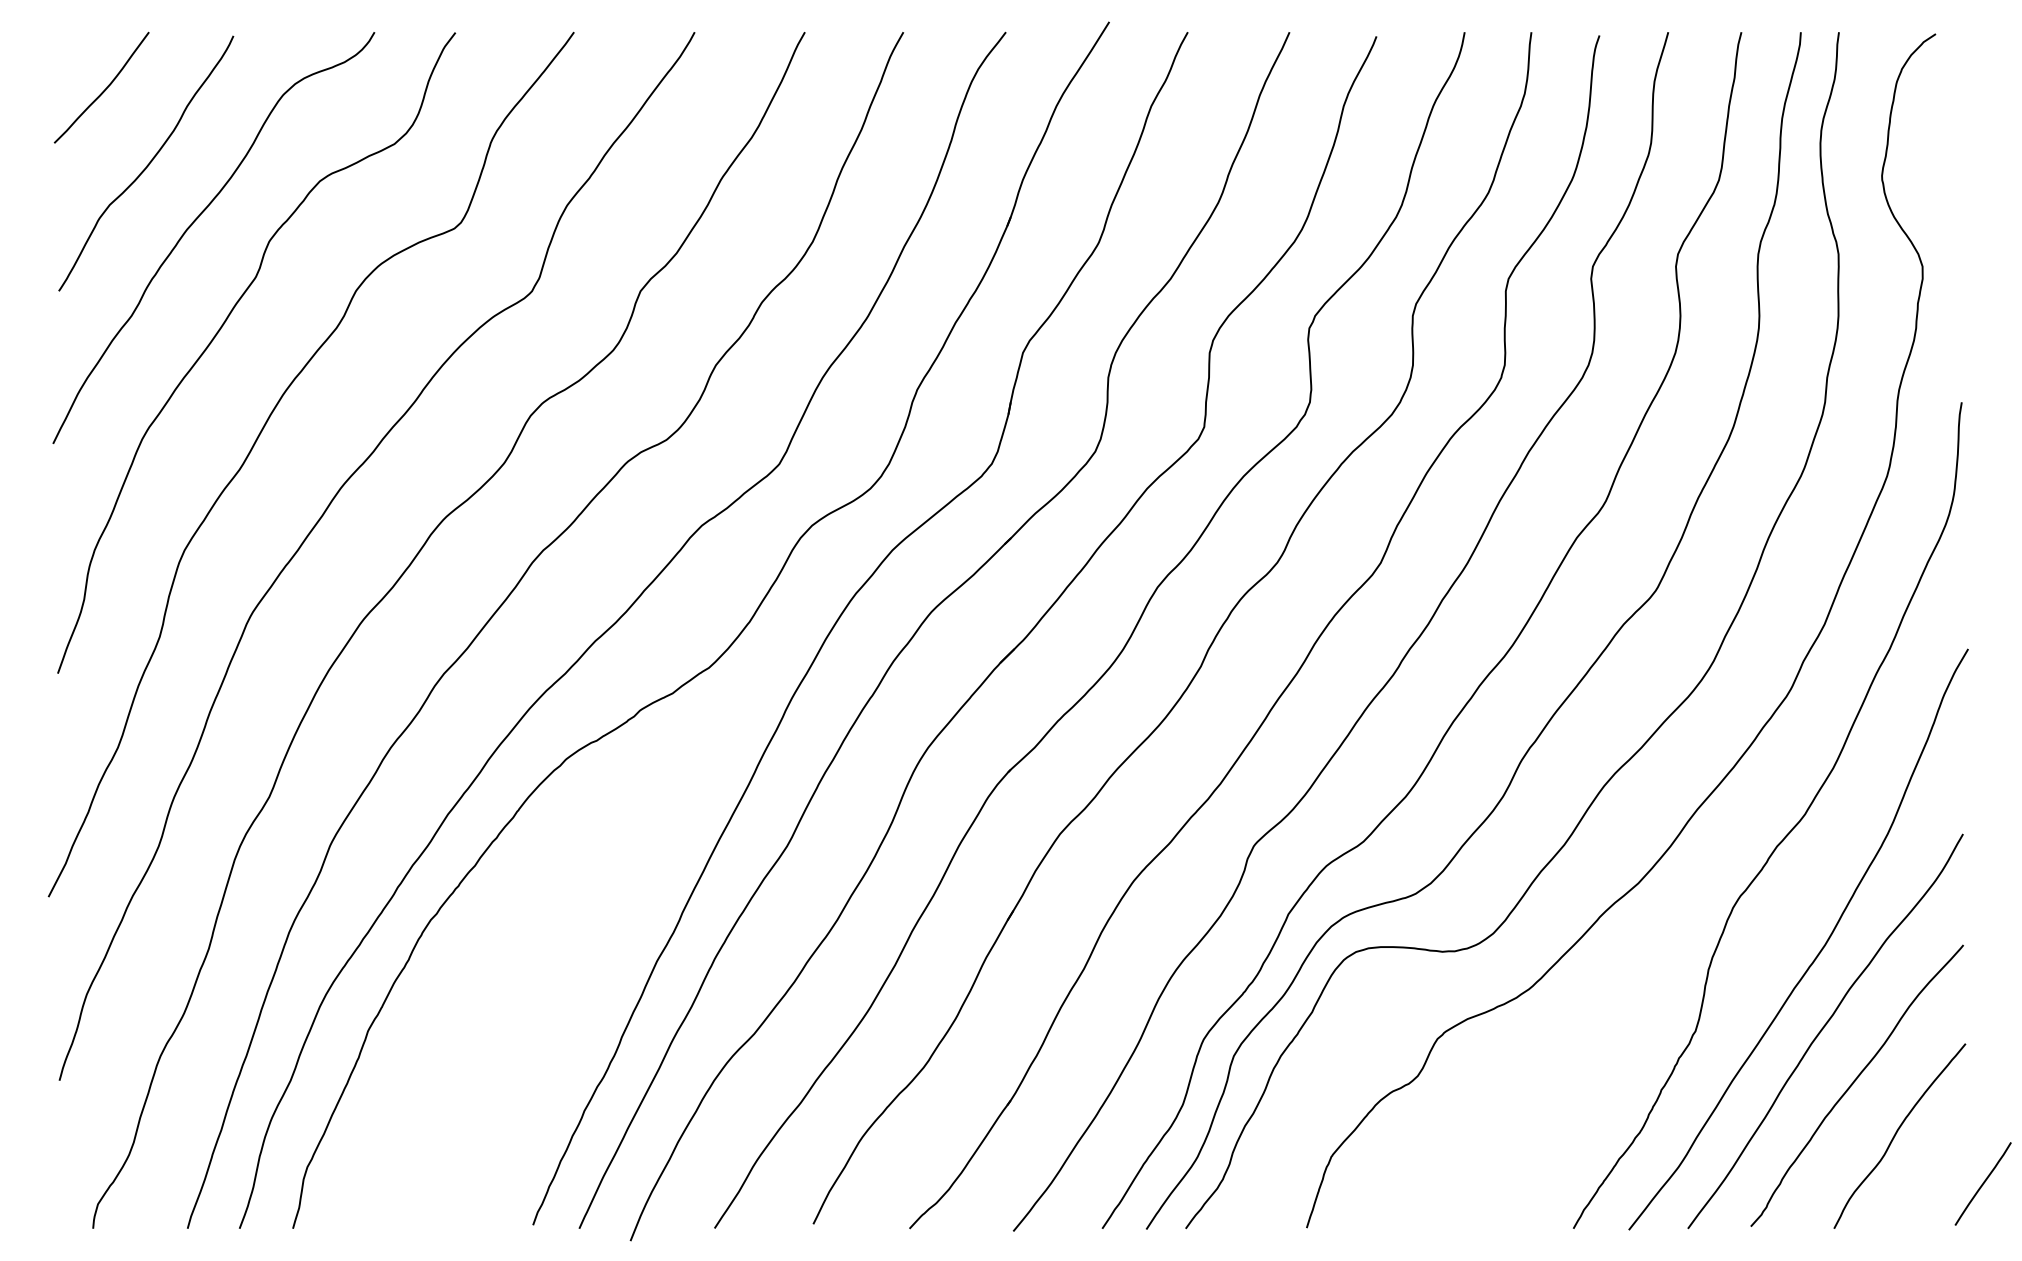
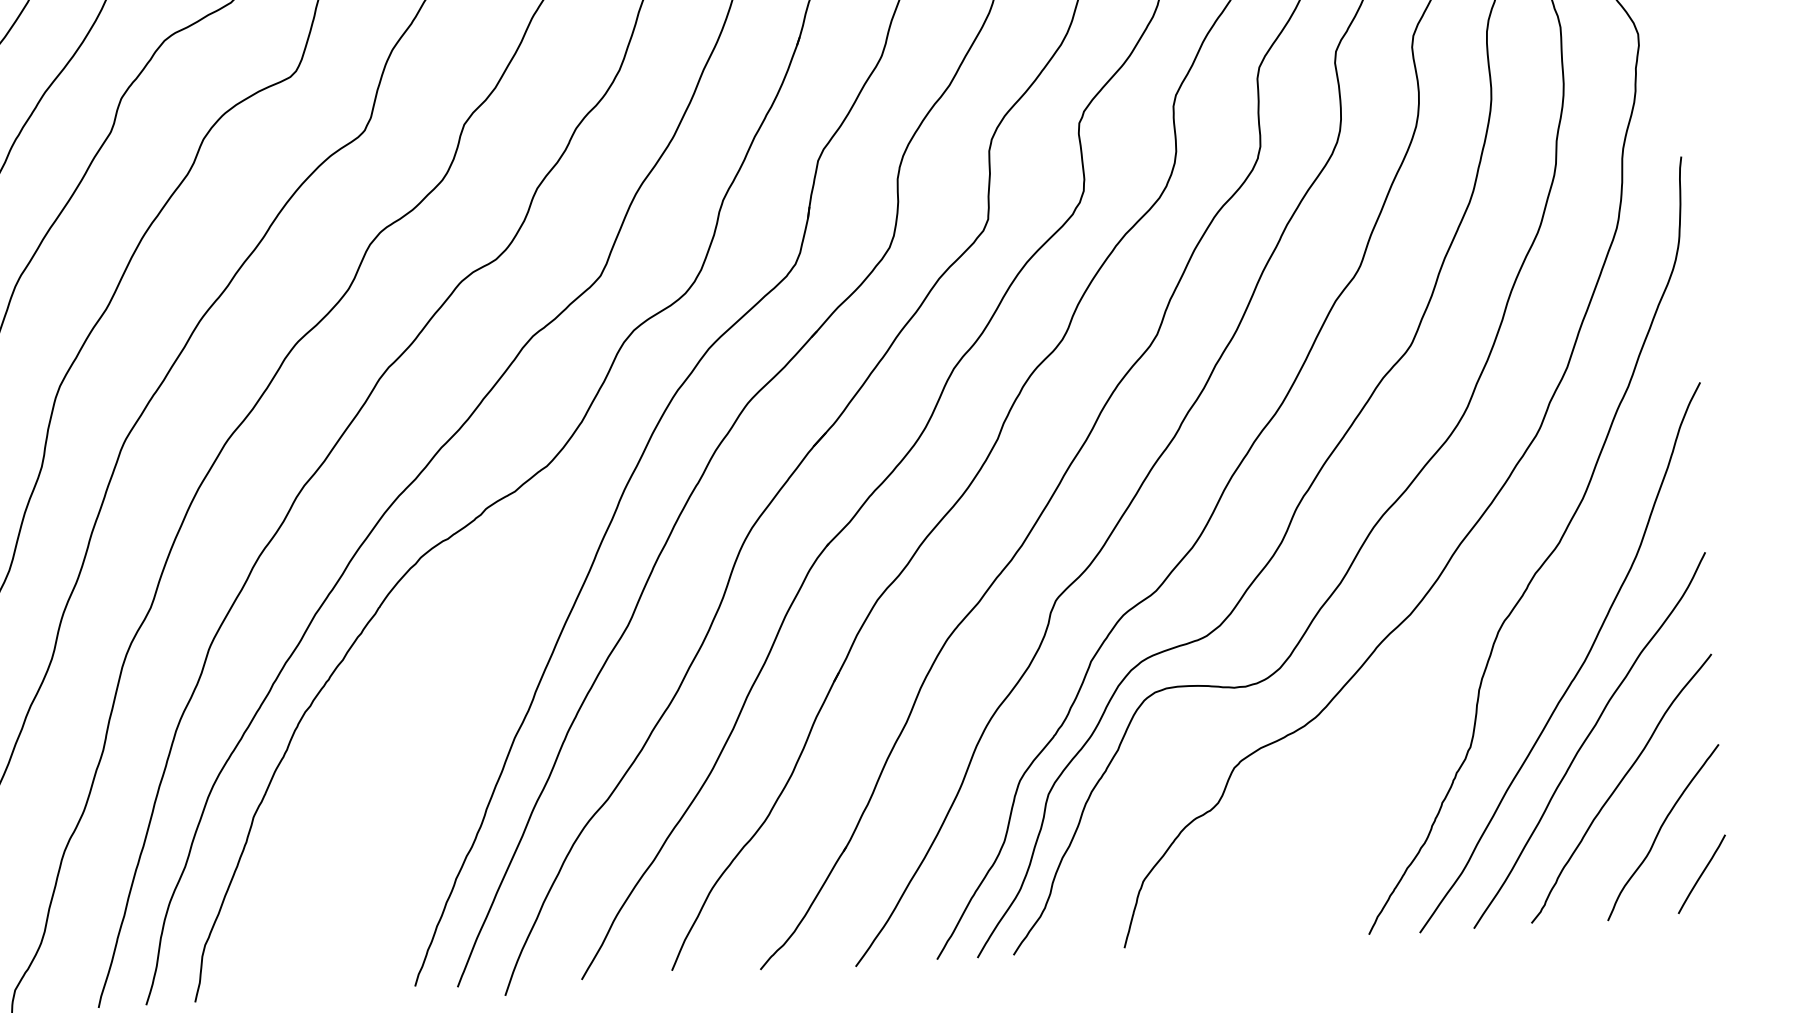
line: (1982, 1183) -> (1701, 873), moved

